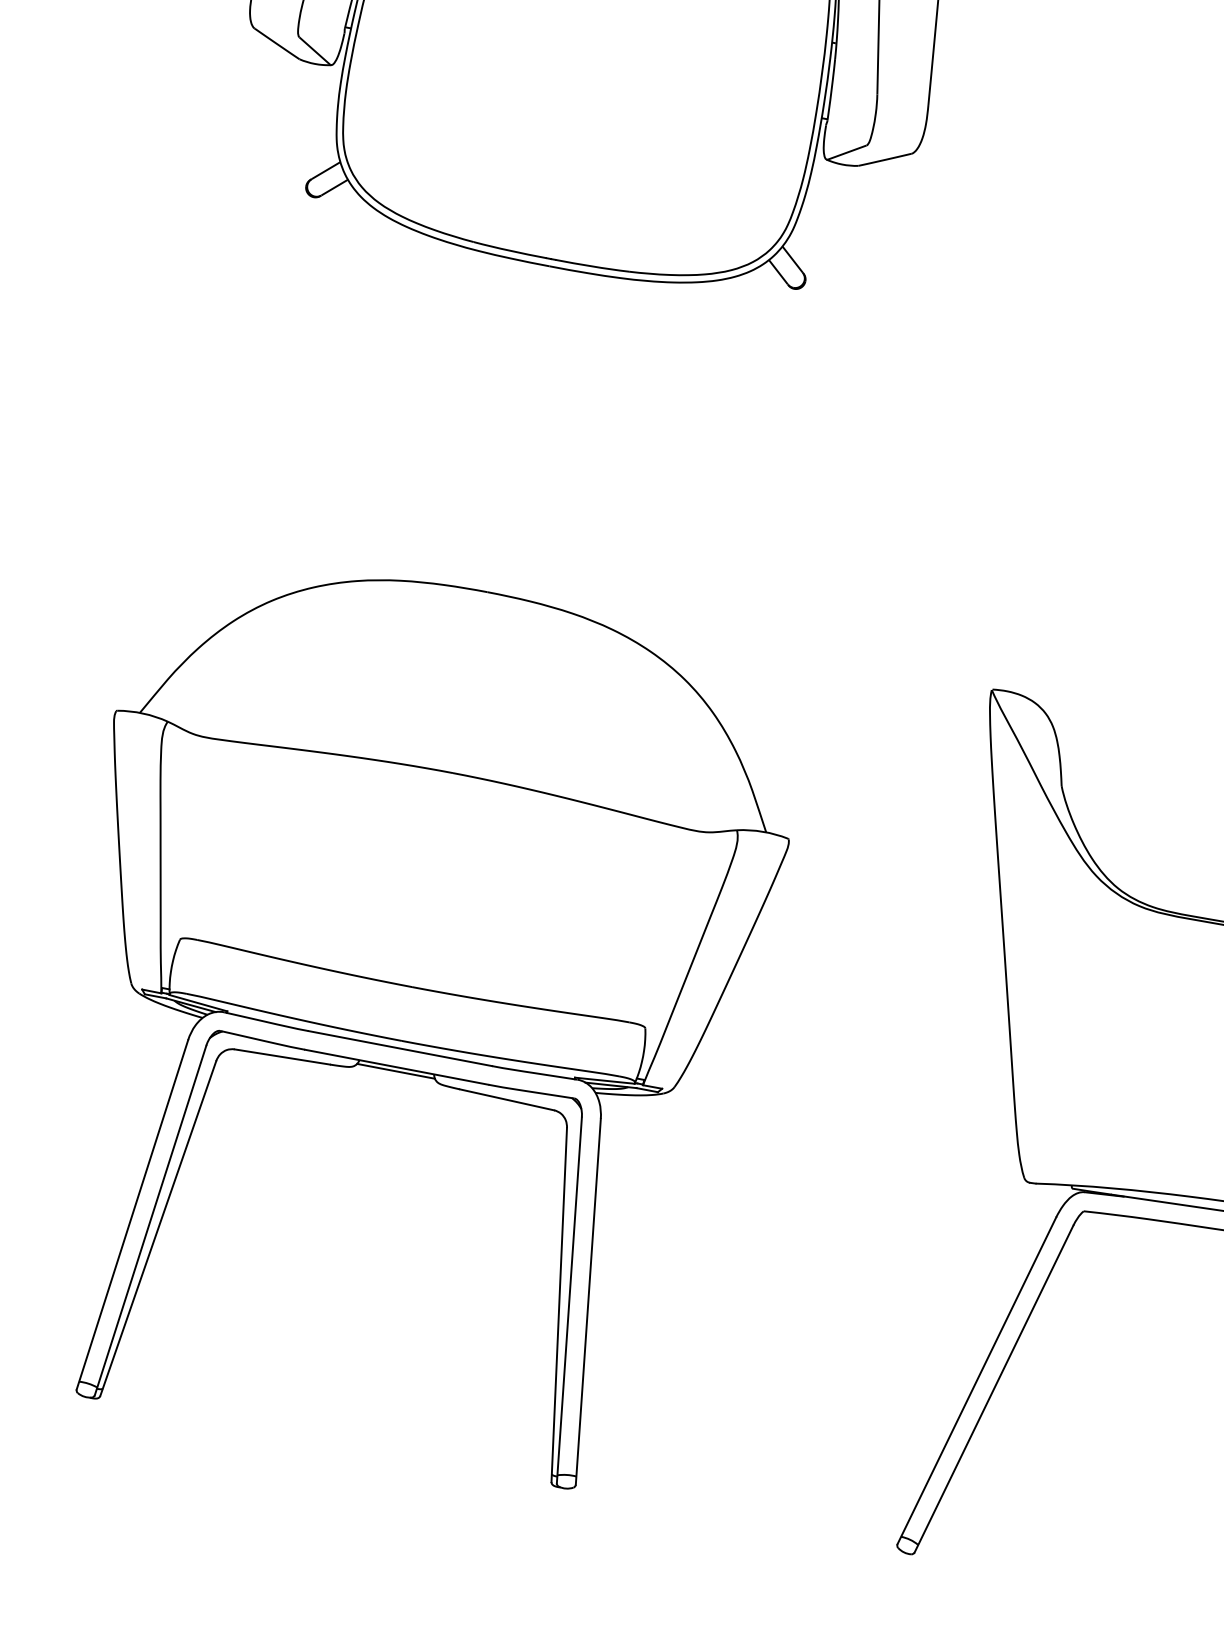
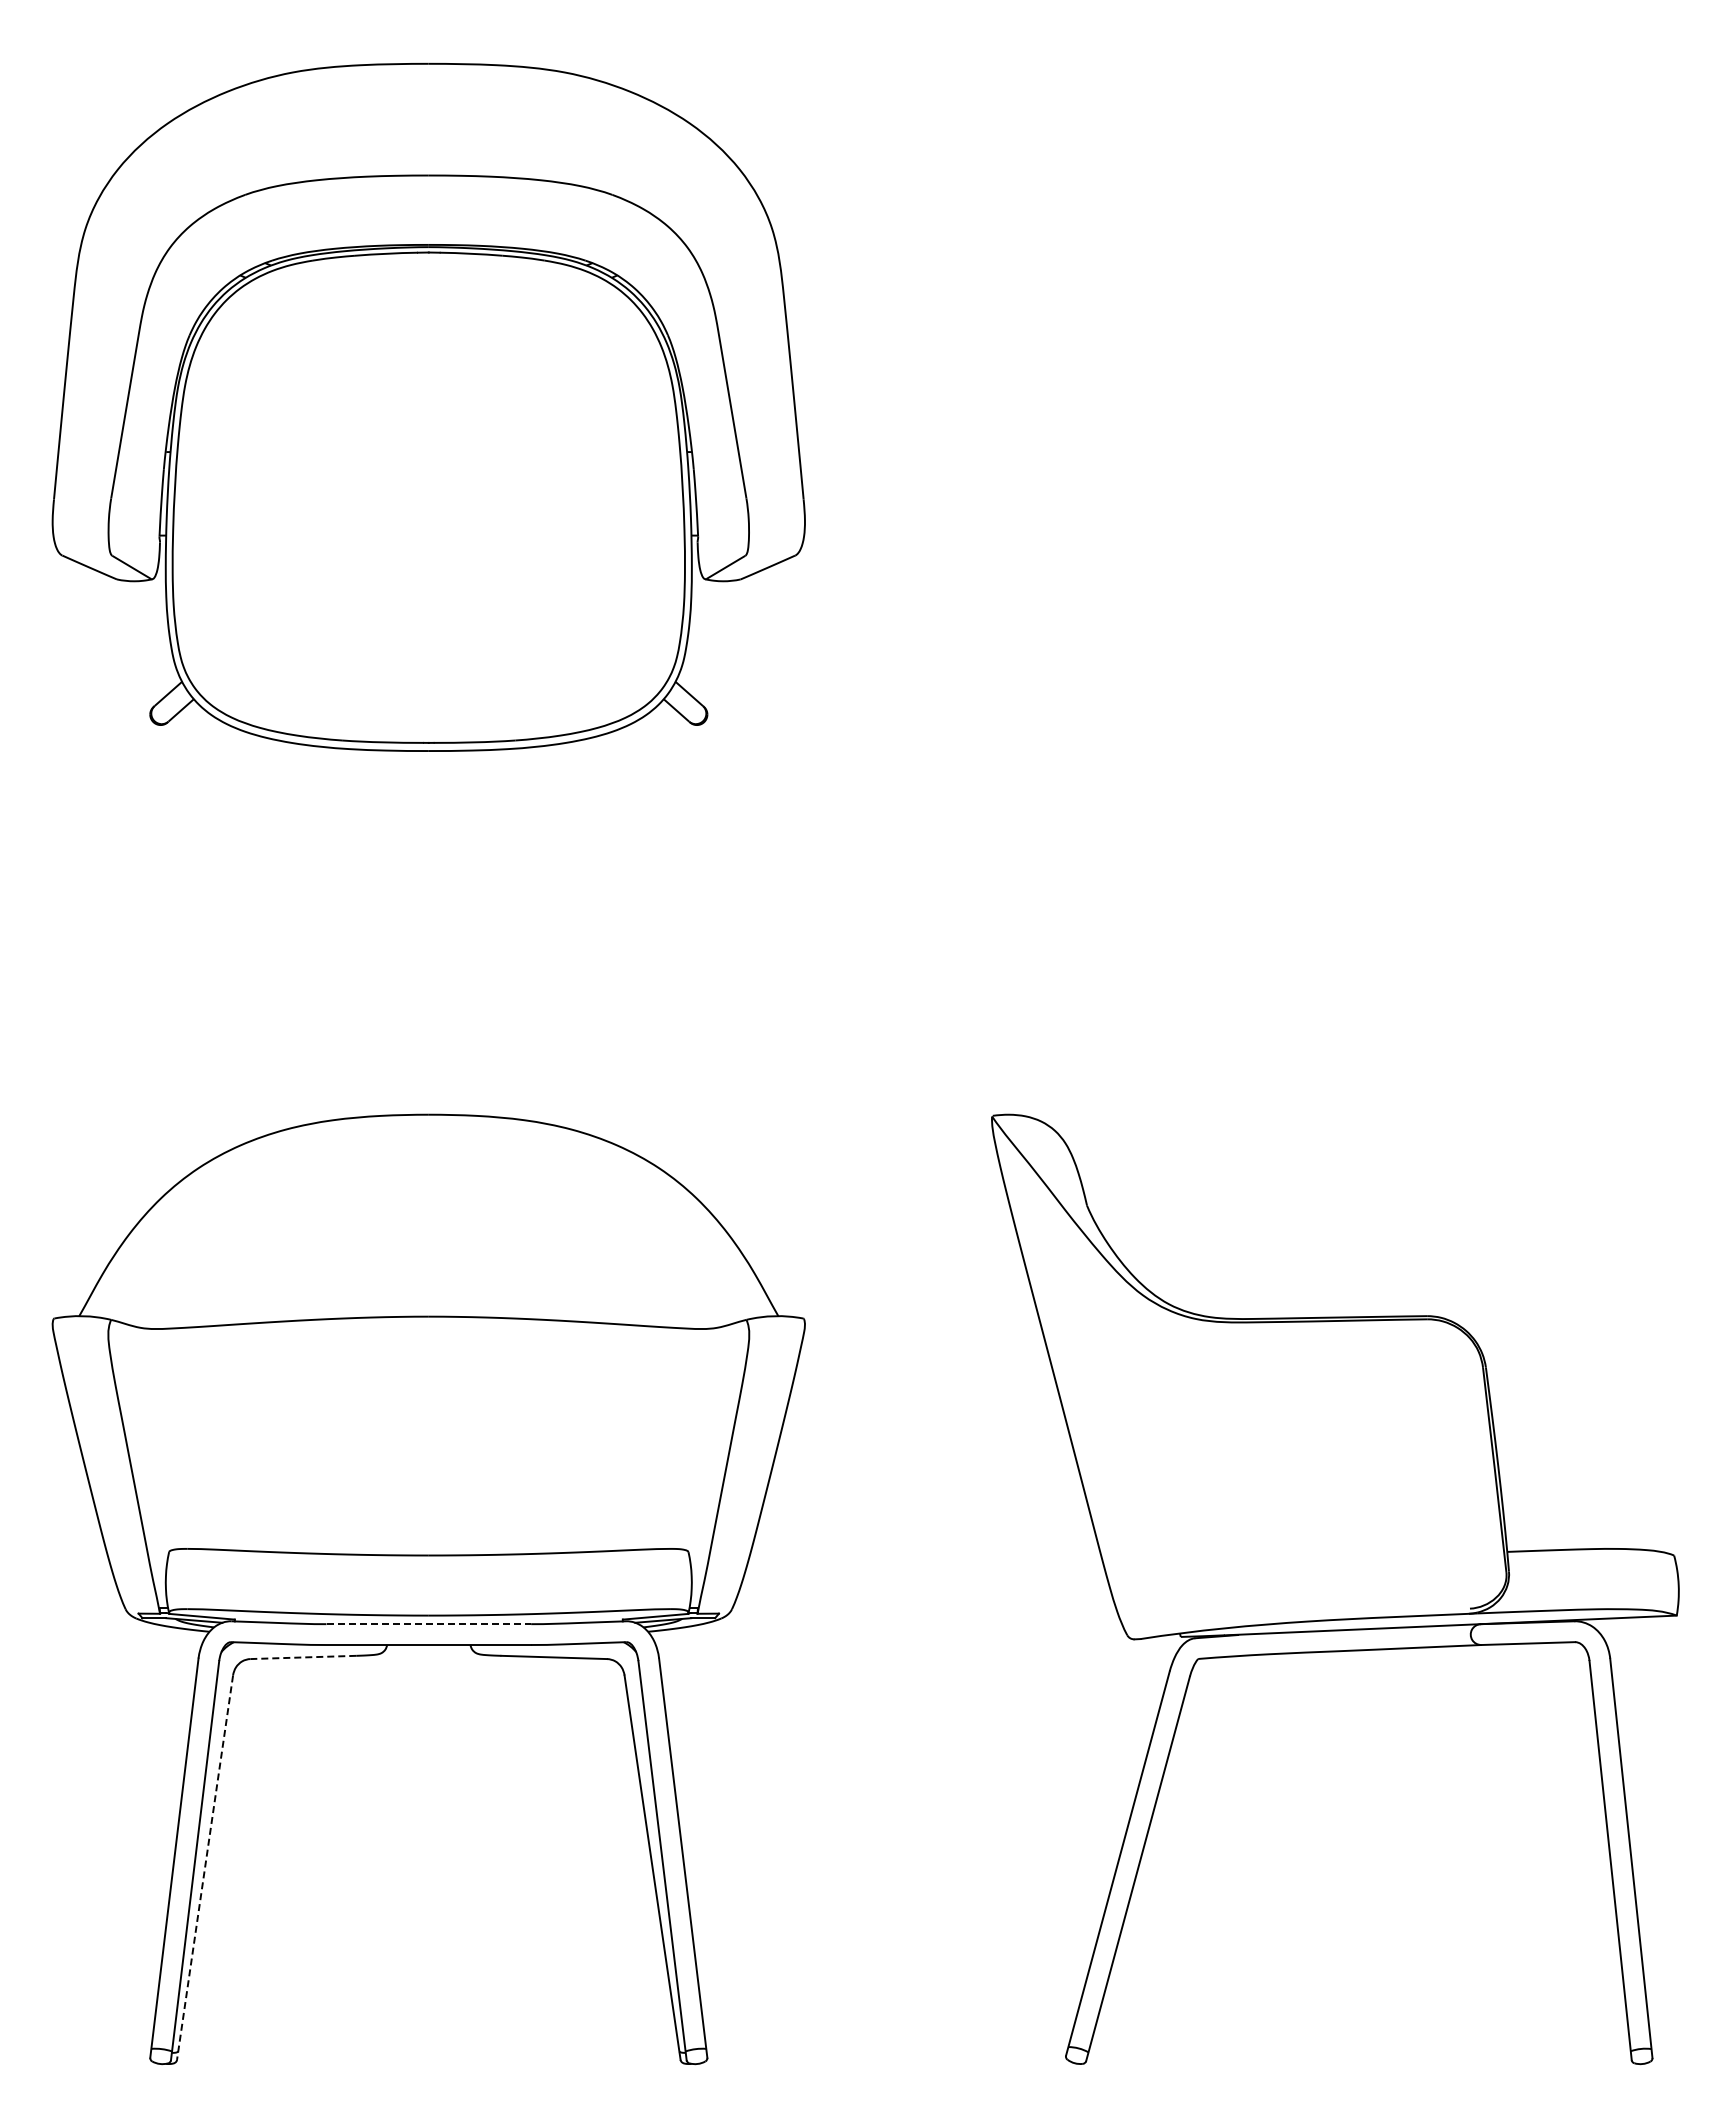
line: (400, 1049) -> (429, 1624), solid -> dashed
line: (282, 1057) -> (303, 1657), solid -> dashed
line: (395, 1071) -> (428, 1649), removed
line: (157, 1229) -> (204, 1868), solid -> dashed

